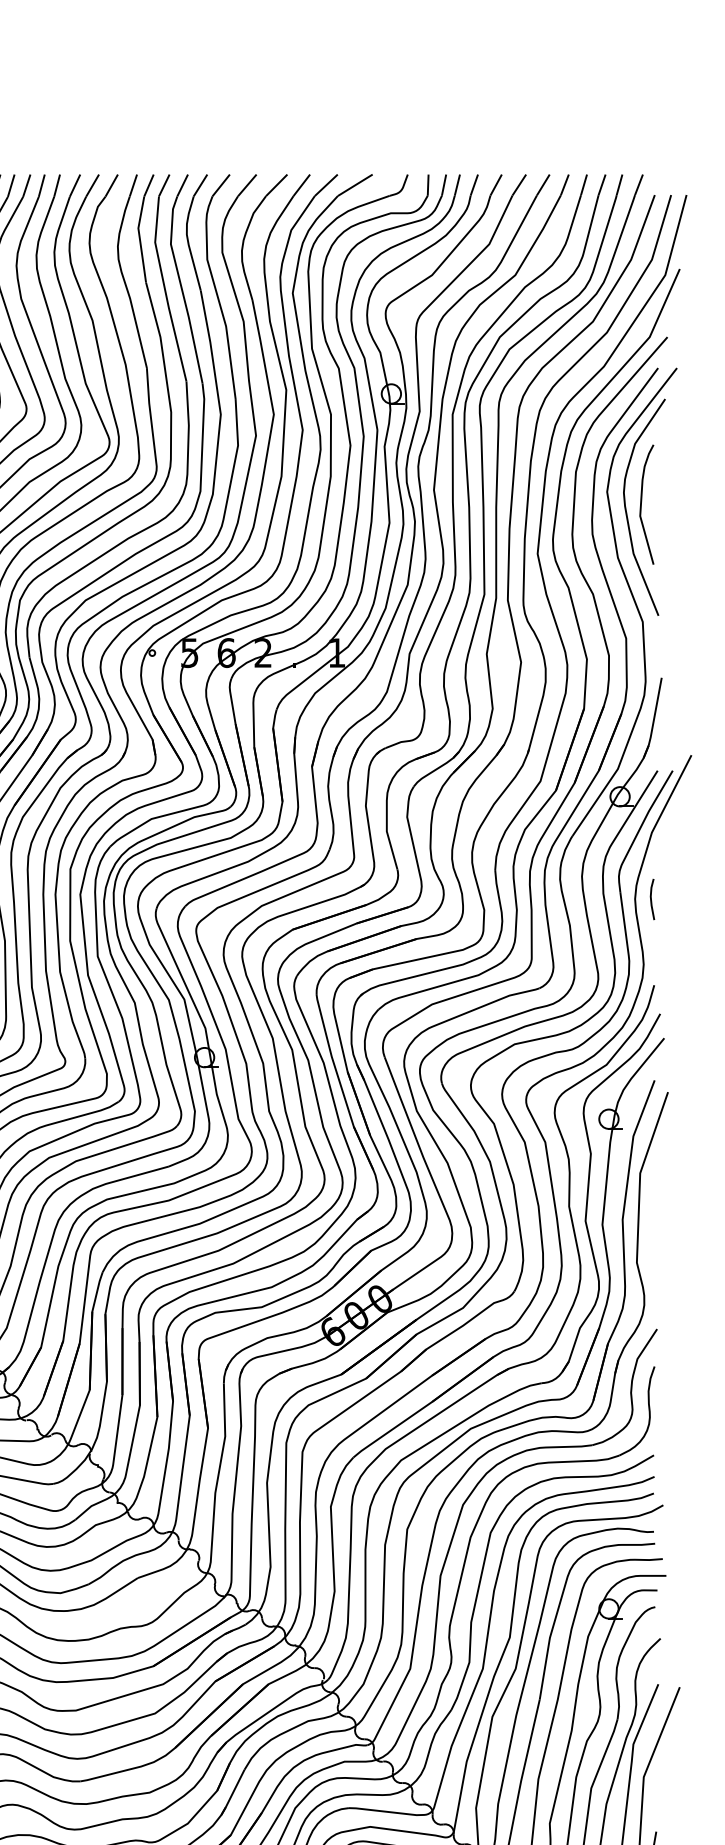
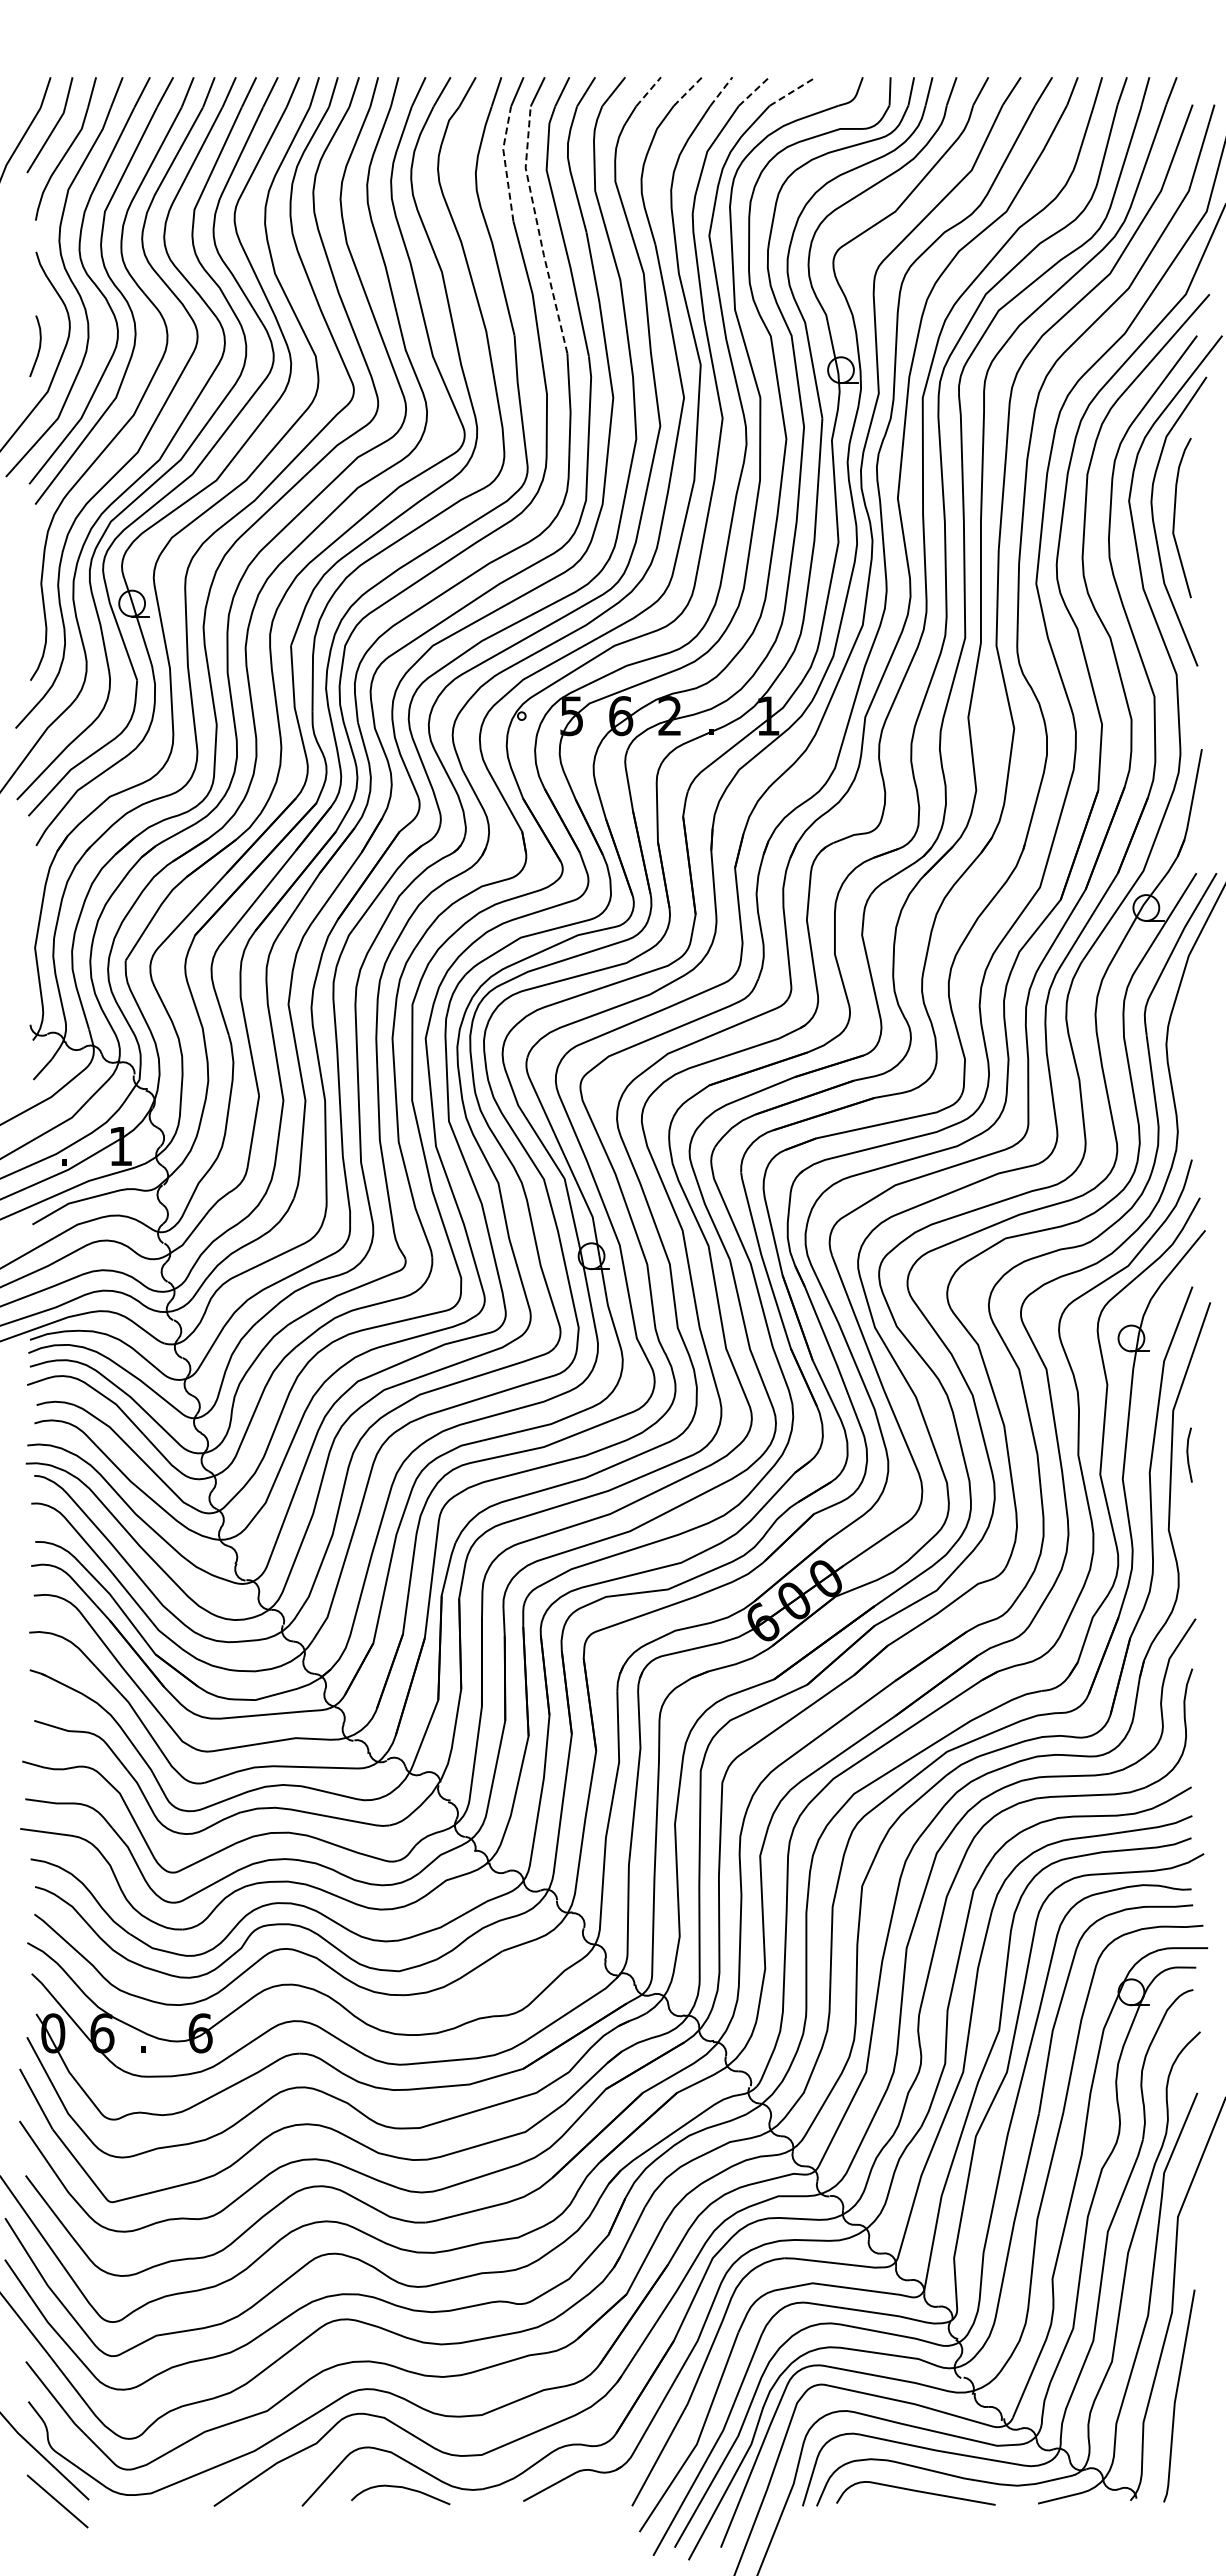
line: (247, 185) -> (648, 91), solid -> dashed
line: (277, 185) -> (688, 91), solid -> dashed
line: (301, 185) -> (721, 91), solid -> dashed
line: (326, 185) -> (754, 91), solid -> dashed
line: (355, 185) -> (793, 91), solid -> dashed
line: (140, 238) -> (505, 162), solid -> dashed
line: (164, 289) -> (538, 230), solid -> dashed
line: (651, 899) -> (1188, 1454), moved

